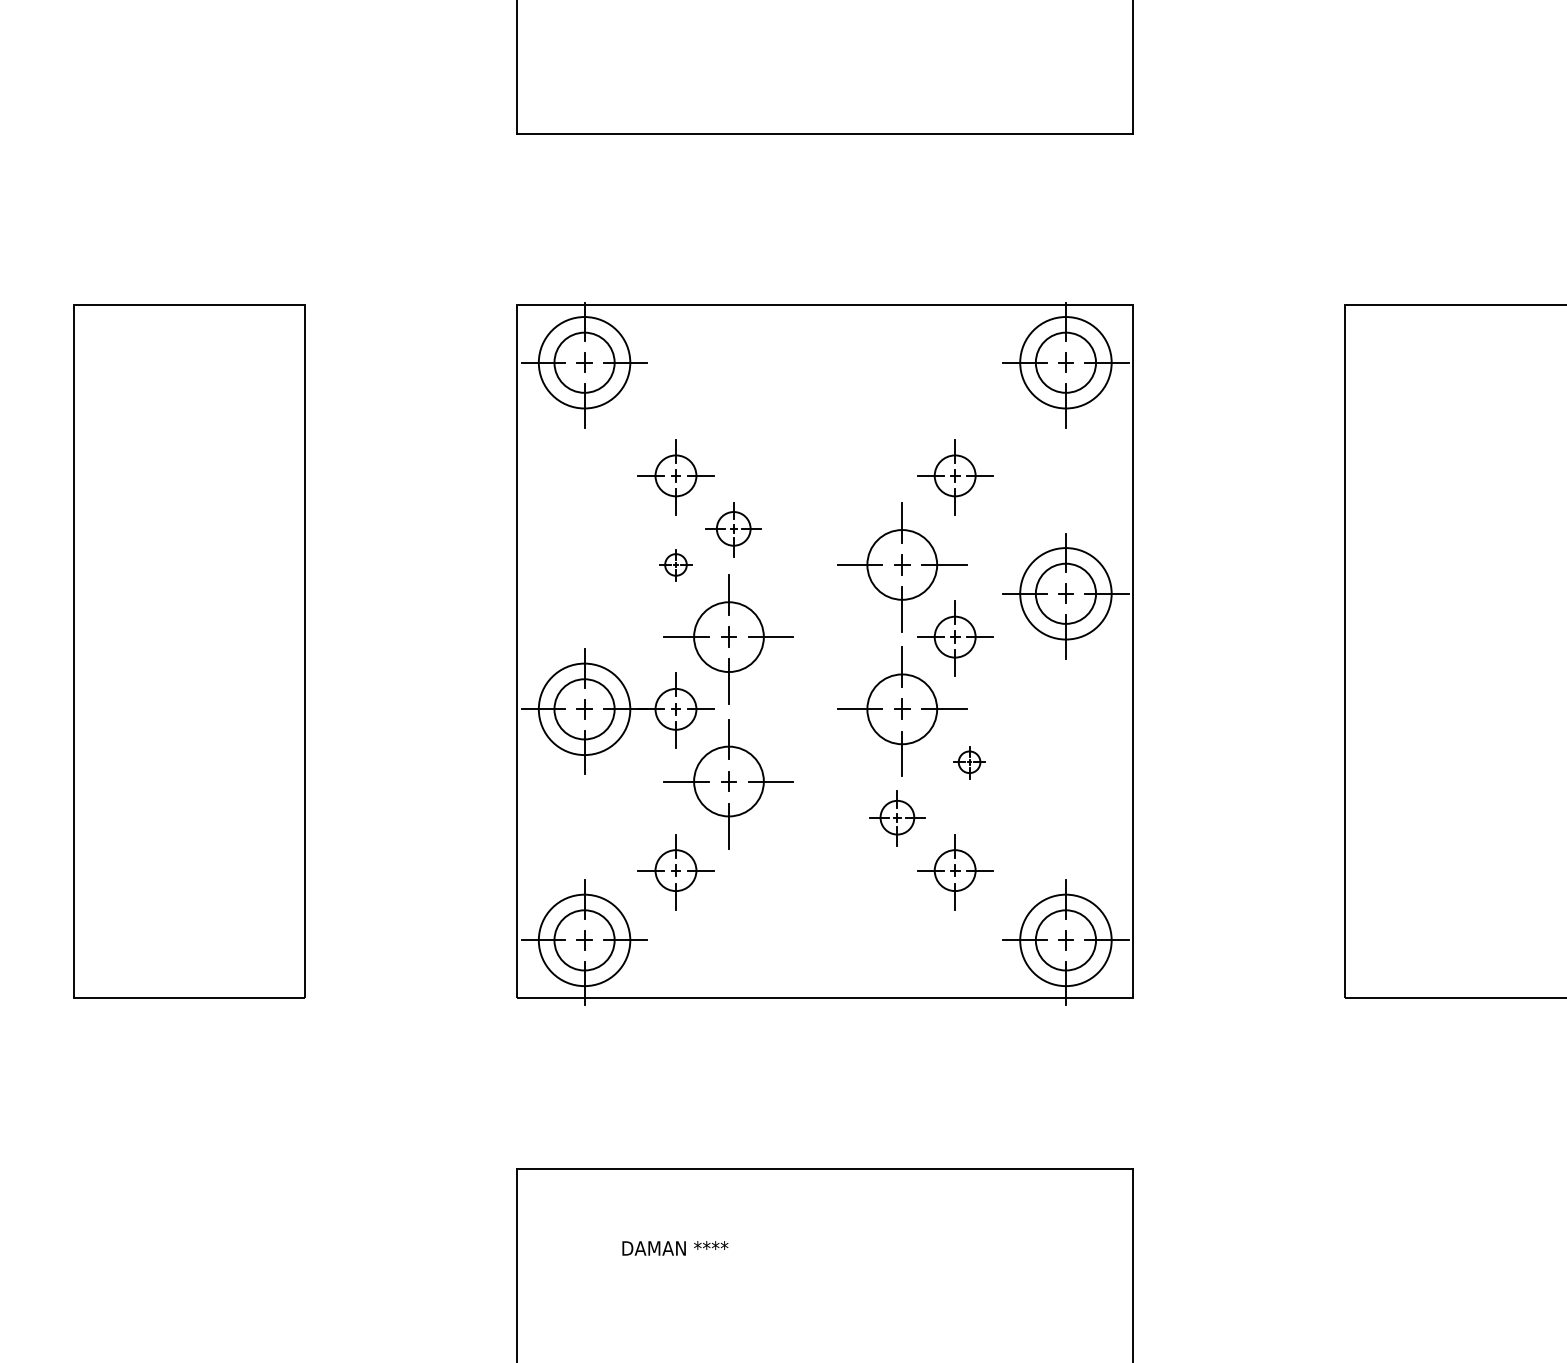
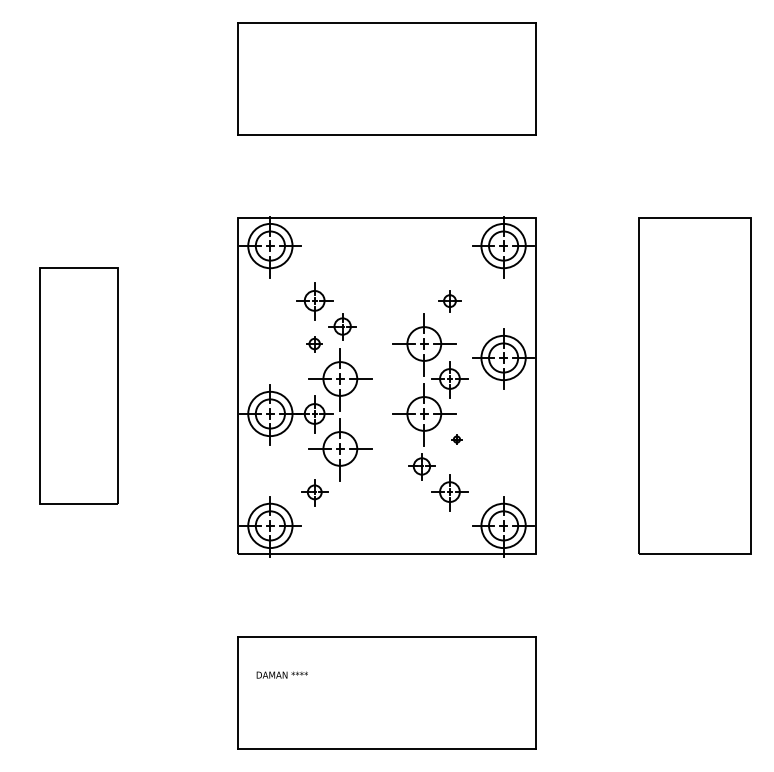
part: (954, 477) -> (449, 301), size x0.6
part: (188, 650) -> (78, 385), size x0.7
part: (968, 762) -> (456, 439), size x0.6
part: (675, 871) -> (314, 492), size x0.7
text: (673, 1247) -> (281, 674), moved

